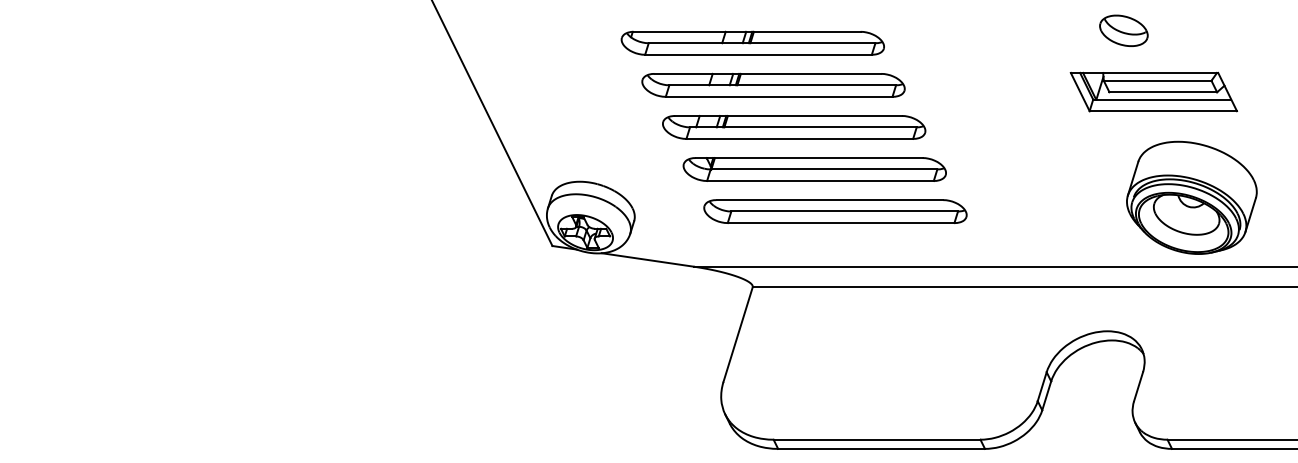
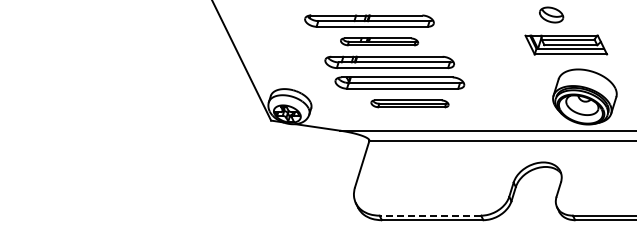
part: (773, 84) -> (379, 41), size x0.6
part: (834, 211) -> (409, 103), size x0.6
line: (877, 439) -> (430, 215), solid -> dashed

